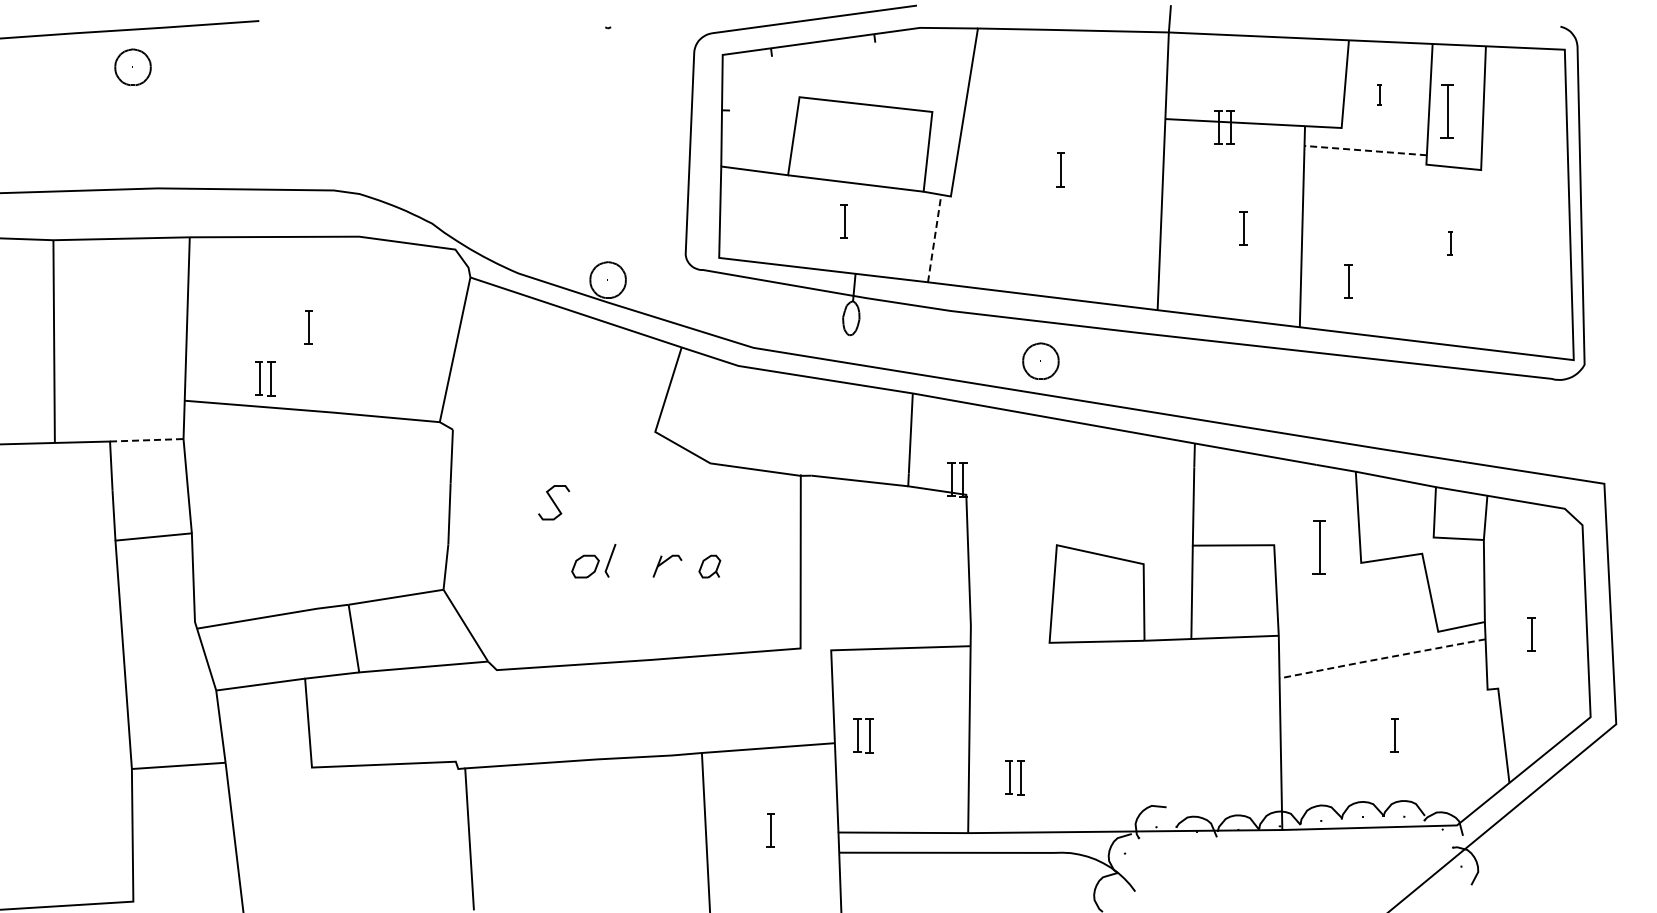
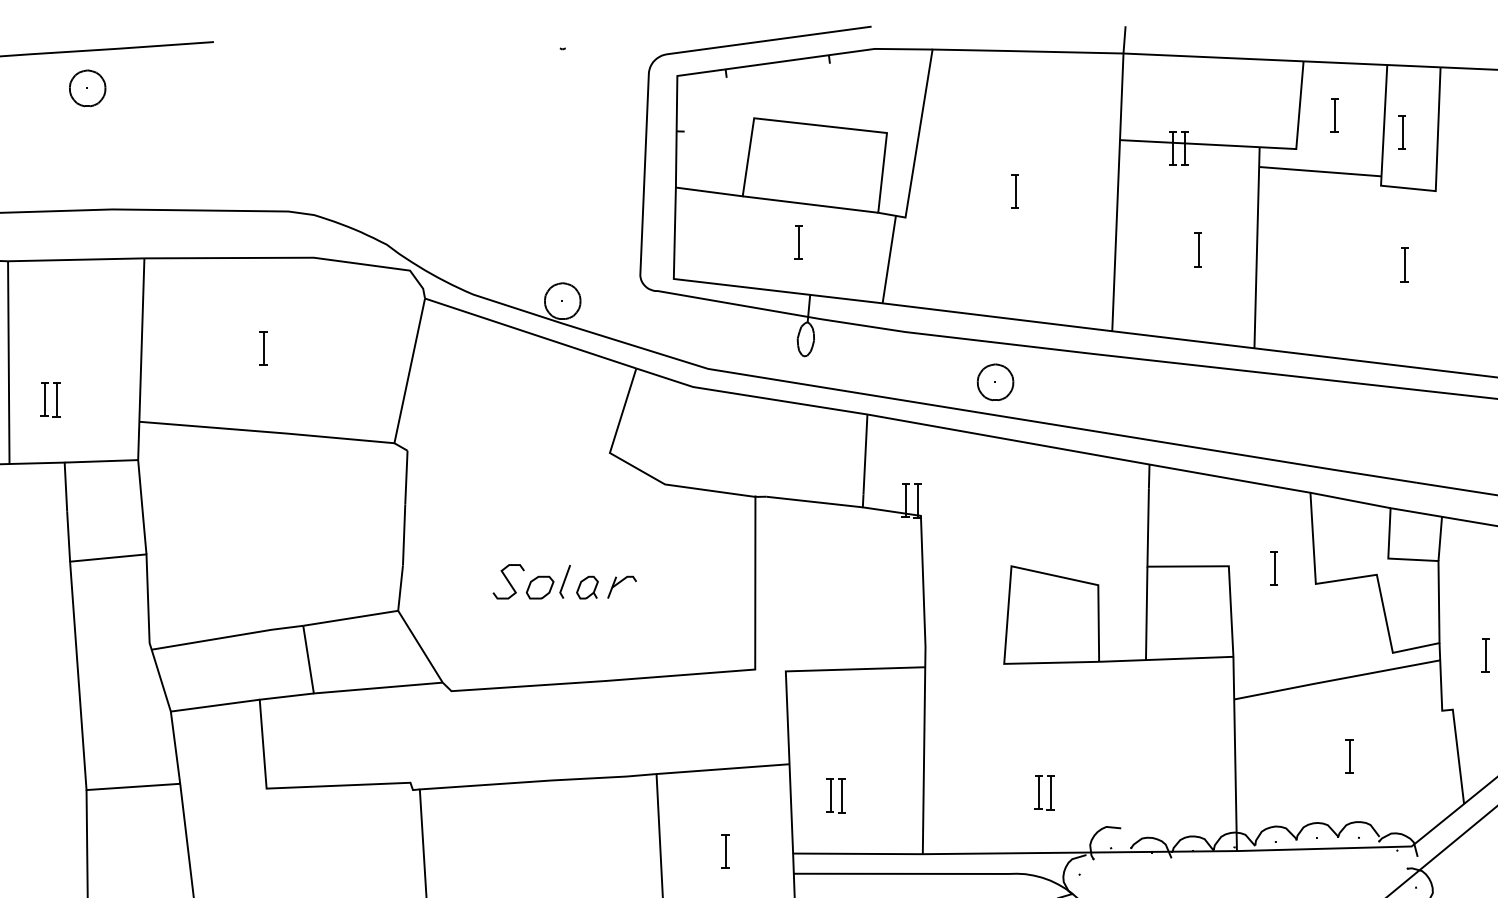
part: (1379, 94) -> (1334, 115), size x1.67
part: (1447, 111) -> (1402, 132), size x0.62
line: (1364, 150) -> (1319, 171), dashed -> solid
line: (934, 238) -> (889, 259), dashed -> solid
part: (1450, 243) -> (1405, 264), size x1.43
part: (1348, 281) -> (1303, 302), removed
part: (265, 378) -> (51, 399), moved
line: (146, 440) -> (101, 461), dashed -> solid
curve: (554, 502) -> (509, 581), moved
part: (1319, 546) -> (1274, 567), size x0.62
part: (709, 566) -> (587, 587), moved
line: (1380, 658) -> (1335, 679), dashed -> solid
part: (863, 735) -> (836, 795), moved
part: (1014, 777) -> (1044, 792), moved

